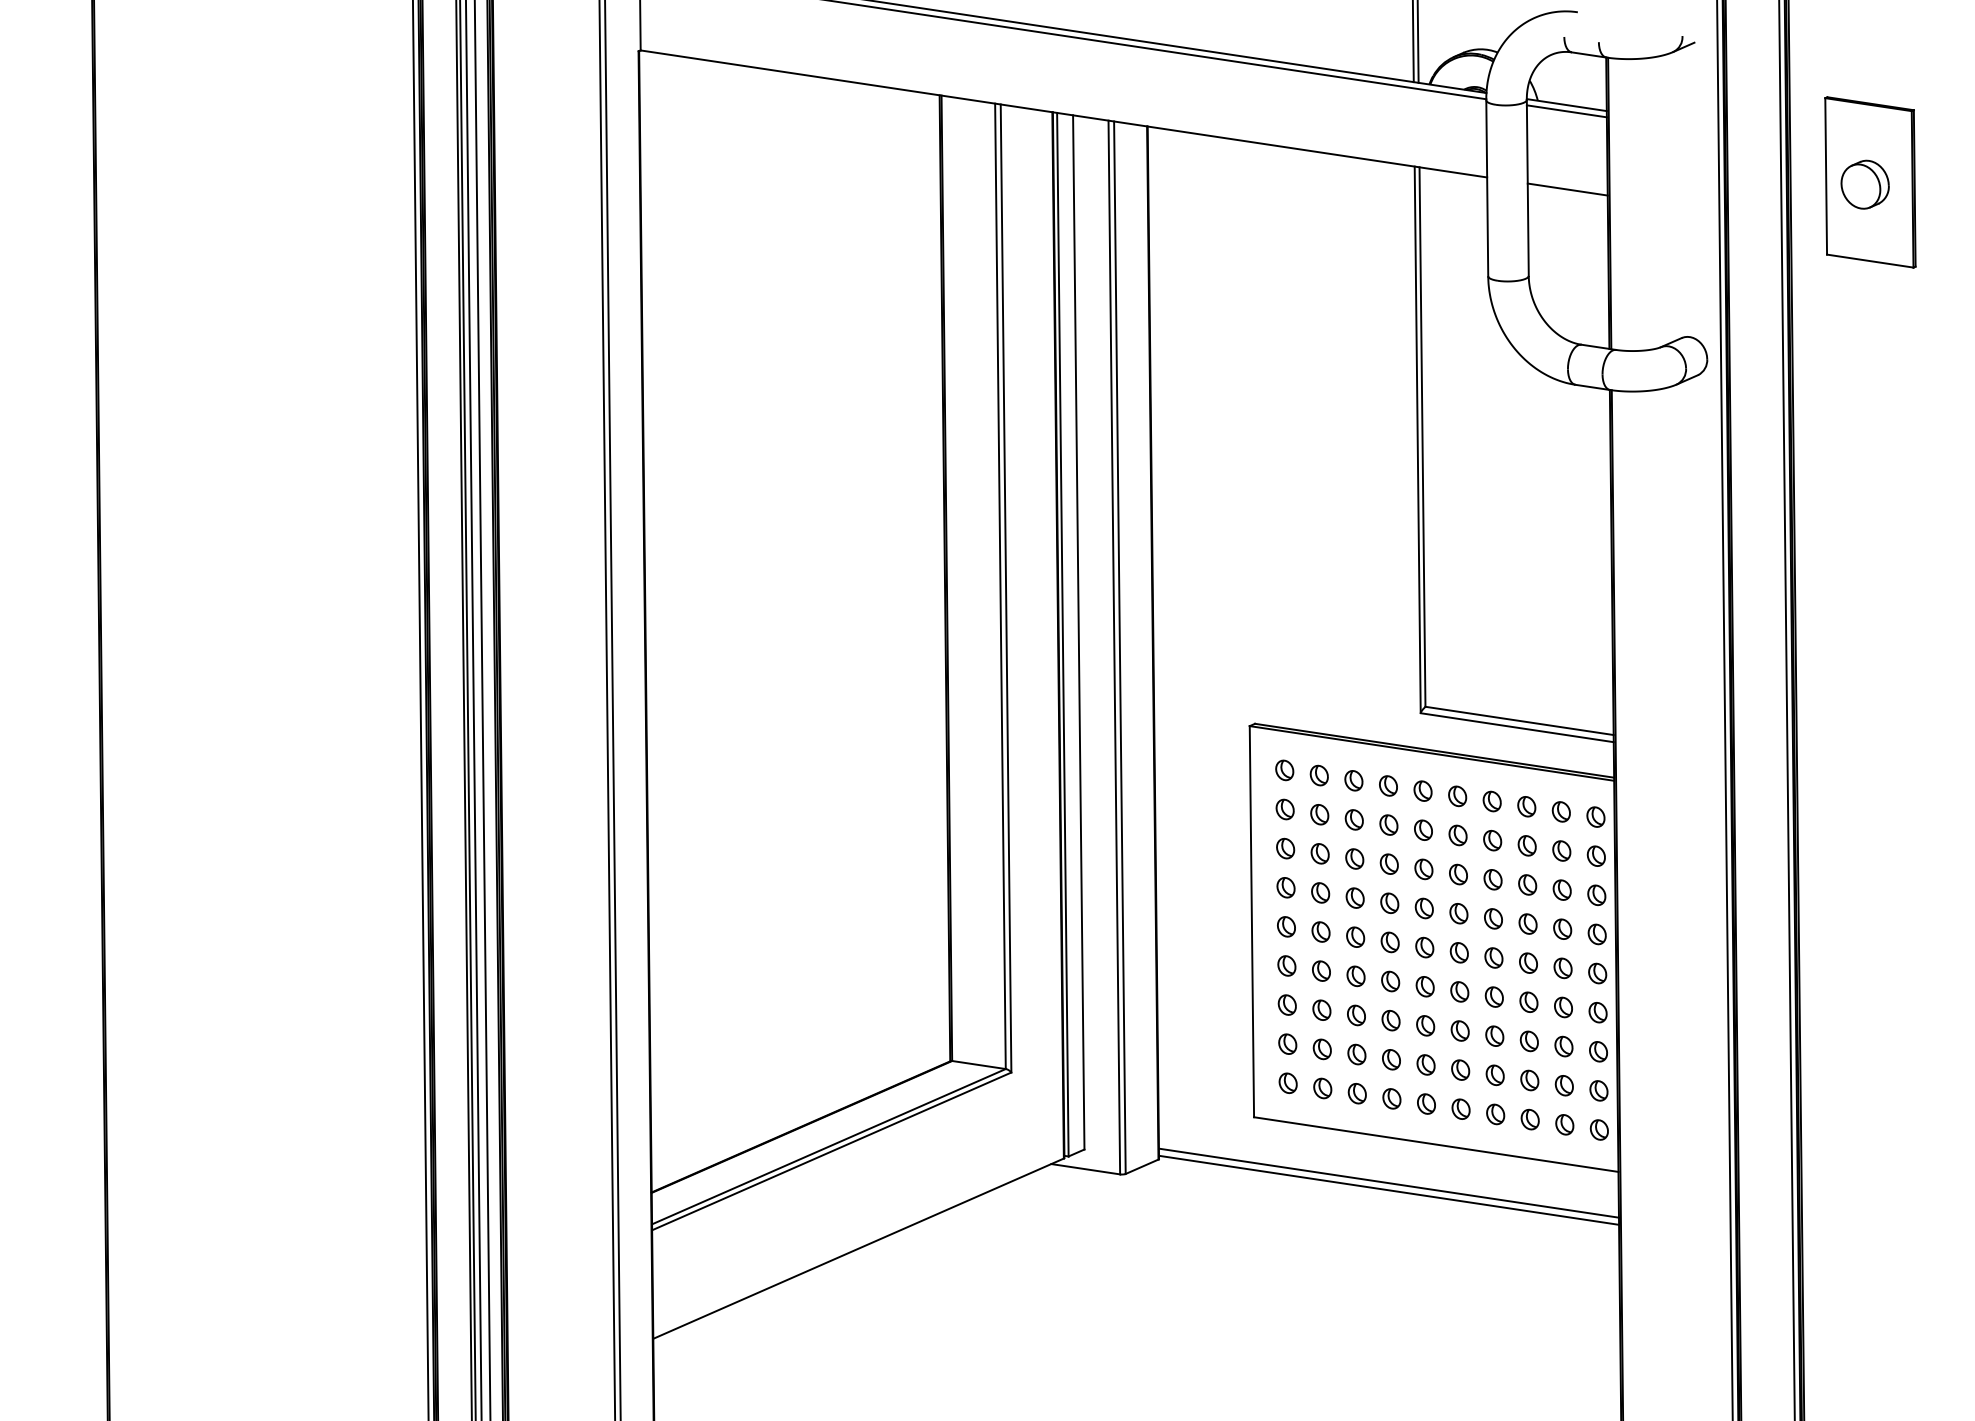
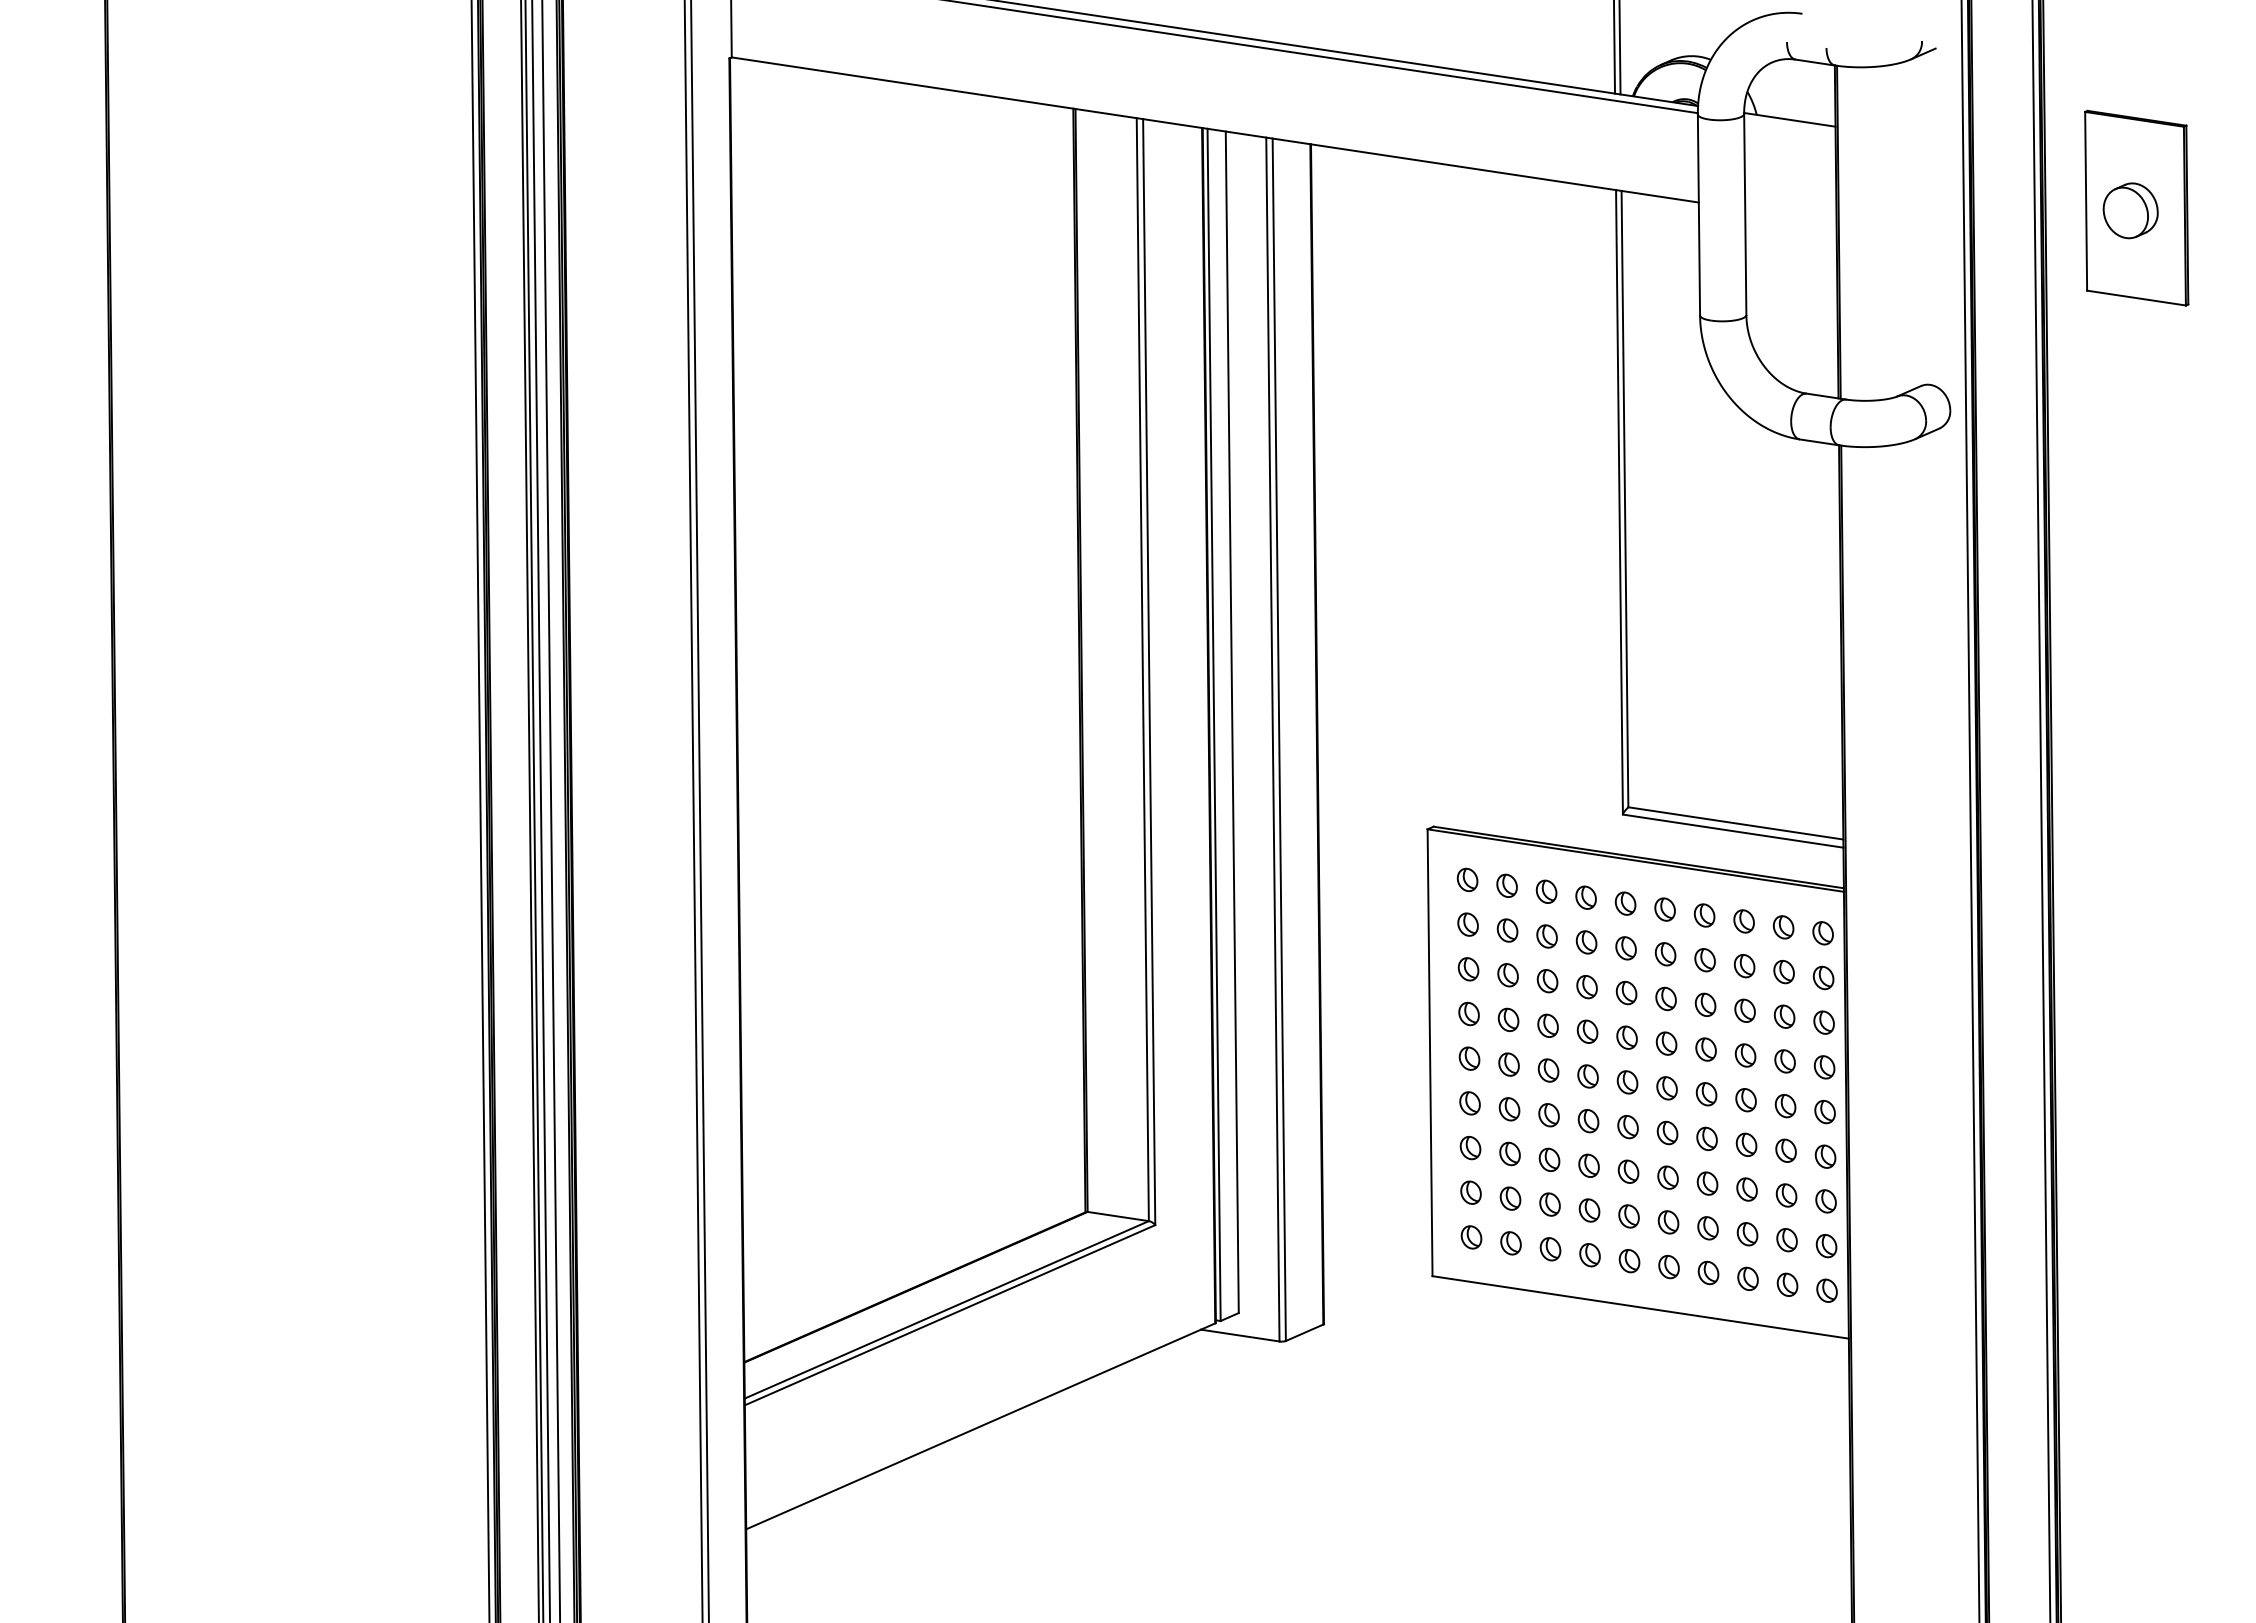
line: (1566, 110) -> (1789, 126), removed
line: (1567, 189) -> (1790, 216), removed
line: (1388, 1183) -> (1586, 1351), removed
line: (1388, 1190) -> (1586, 1359), removed

